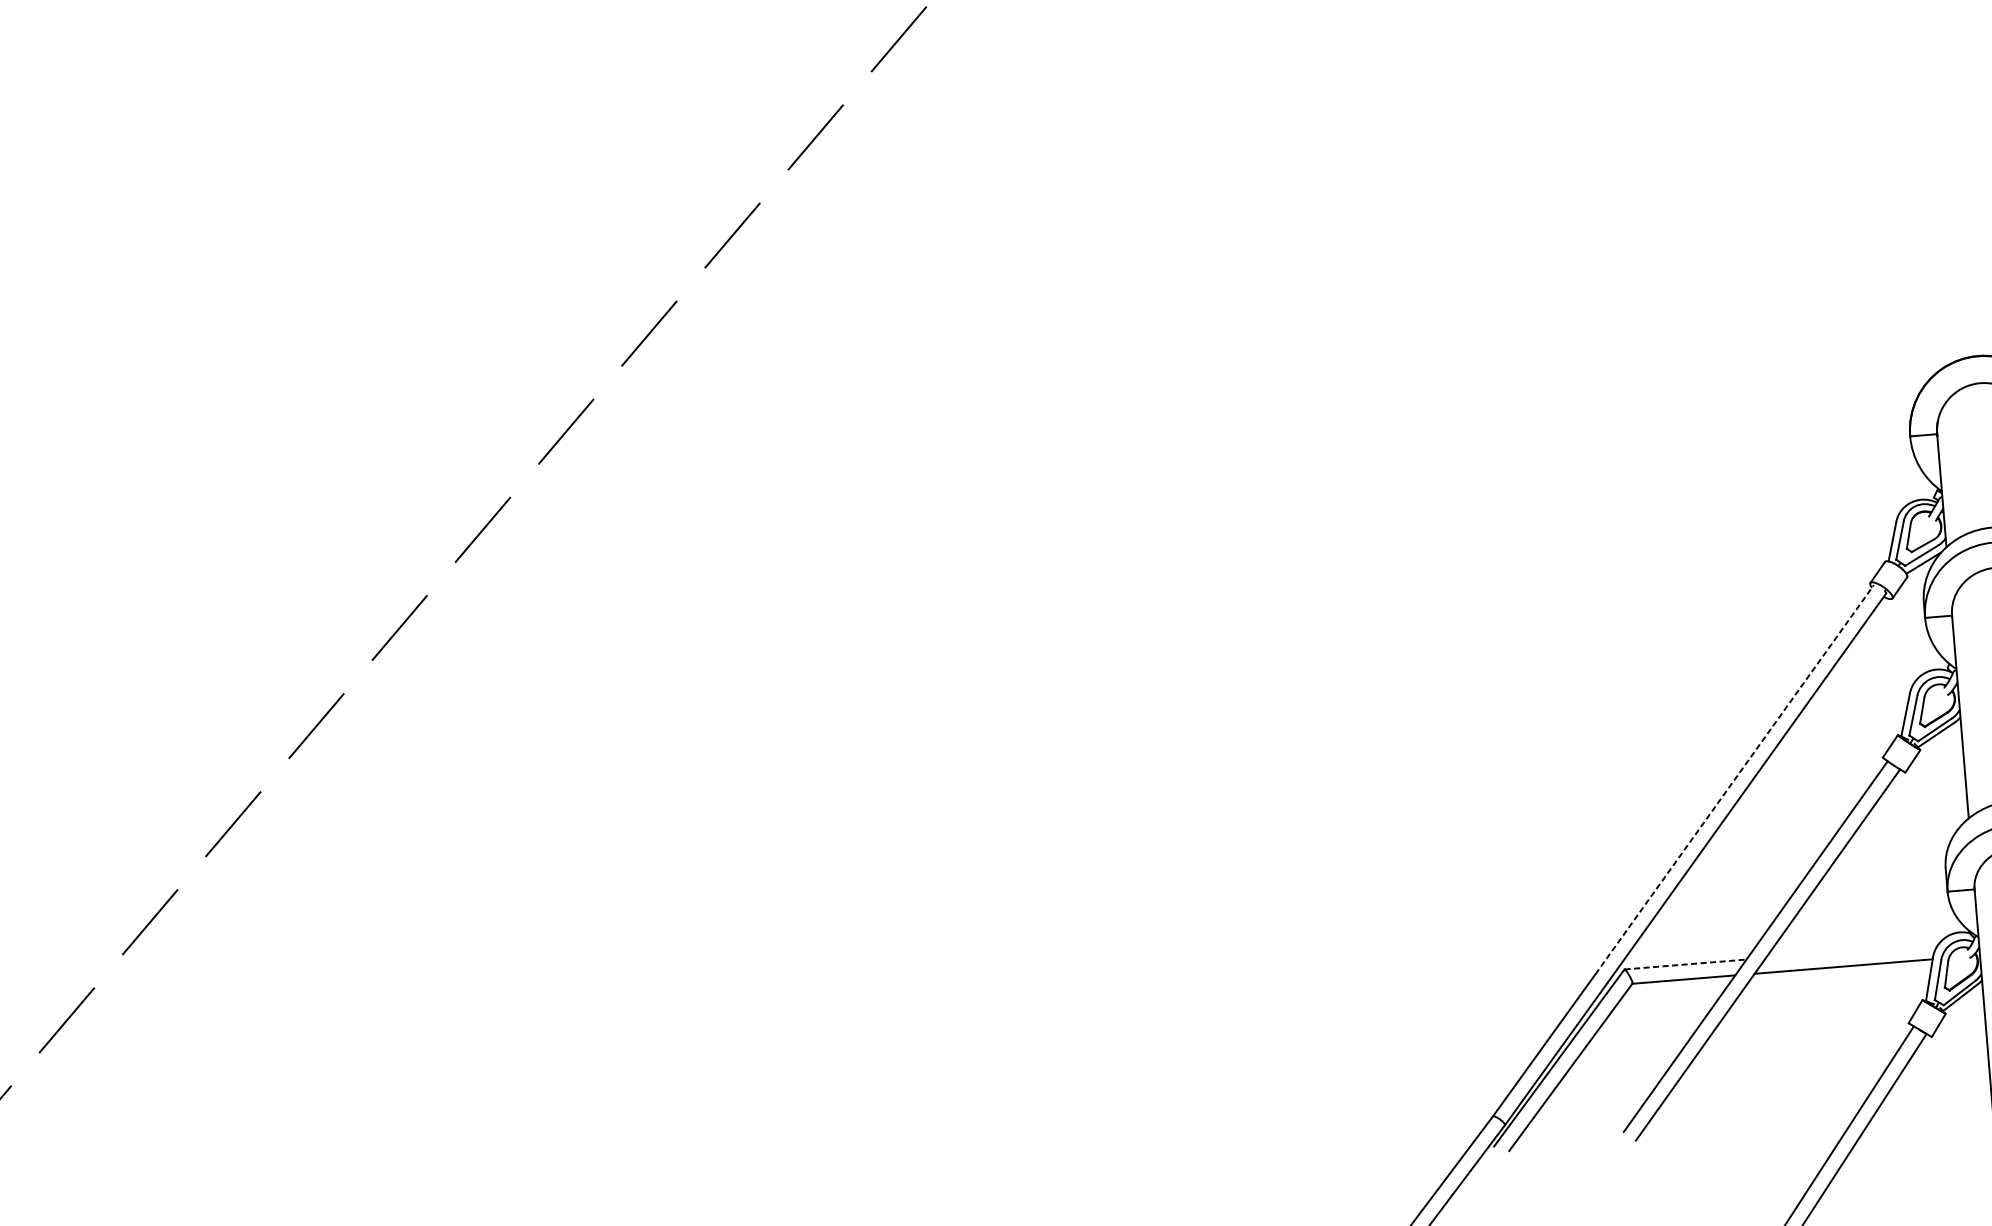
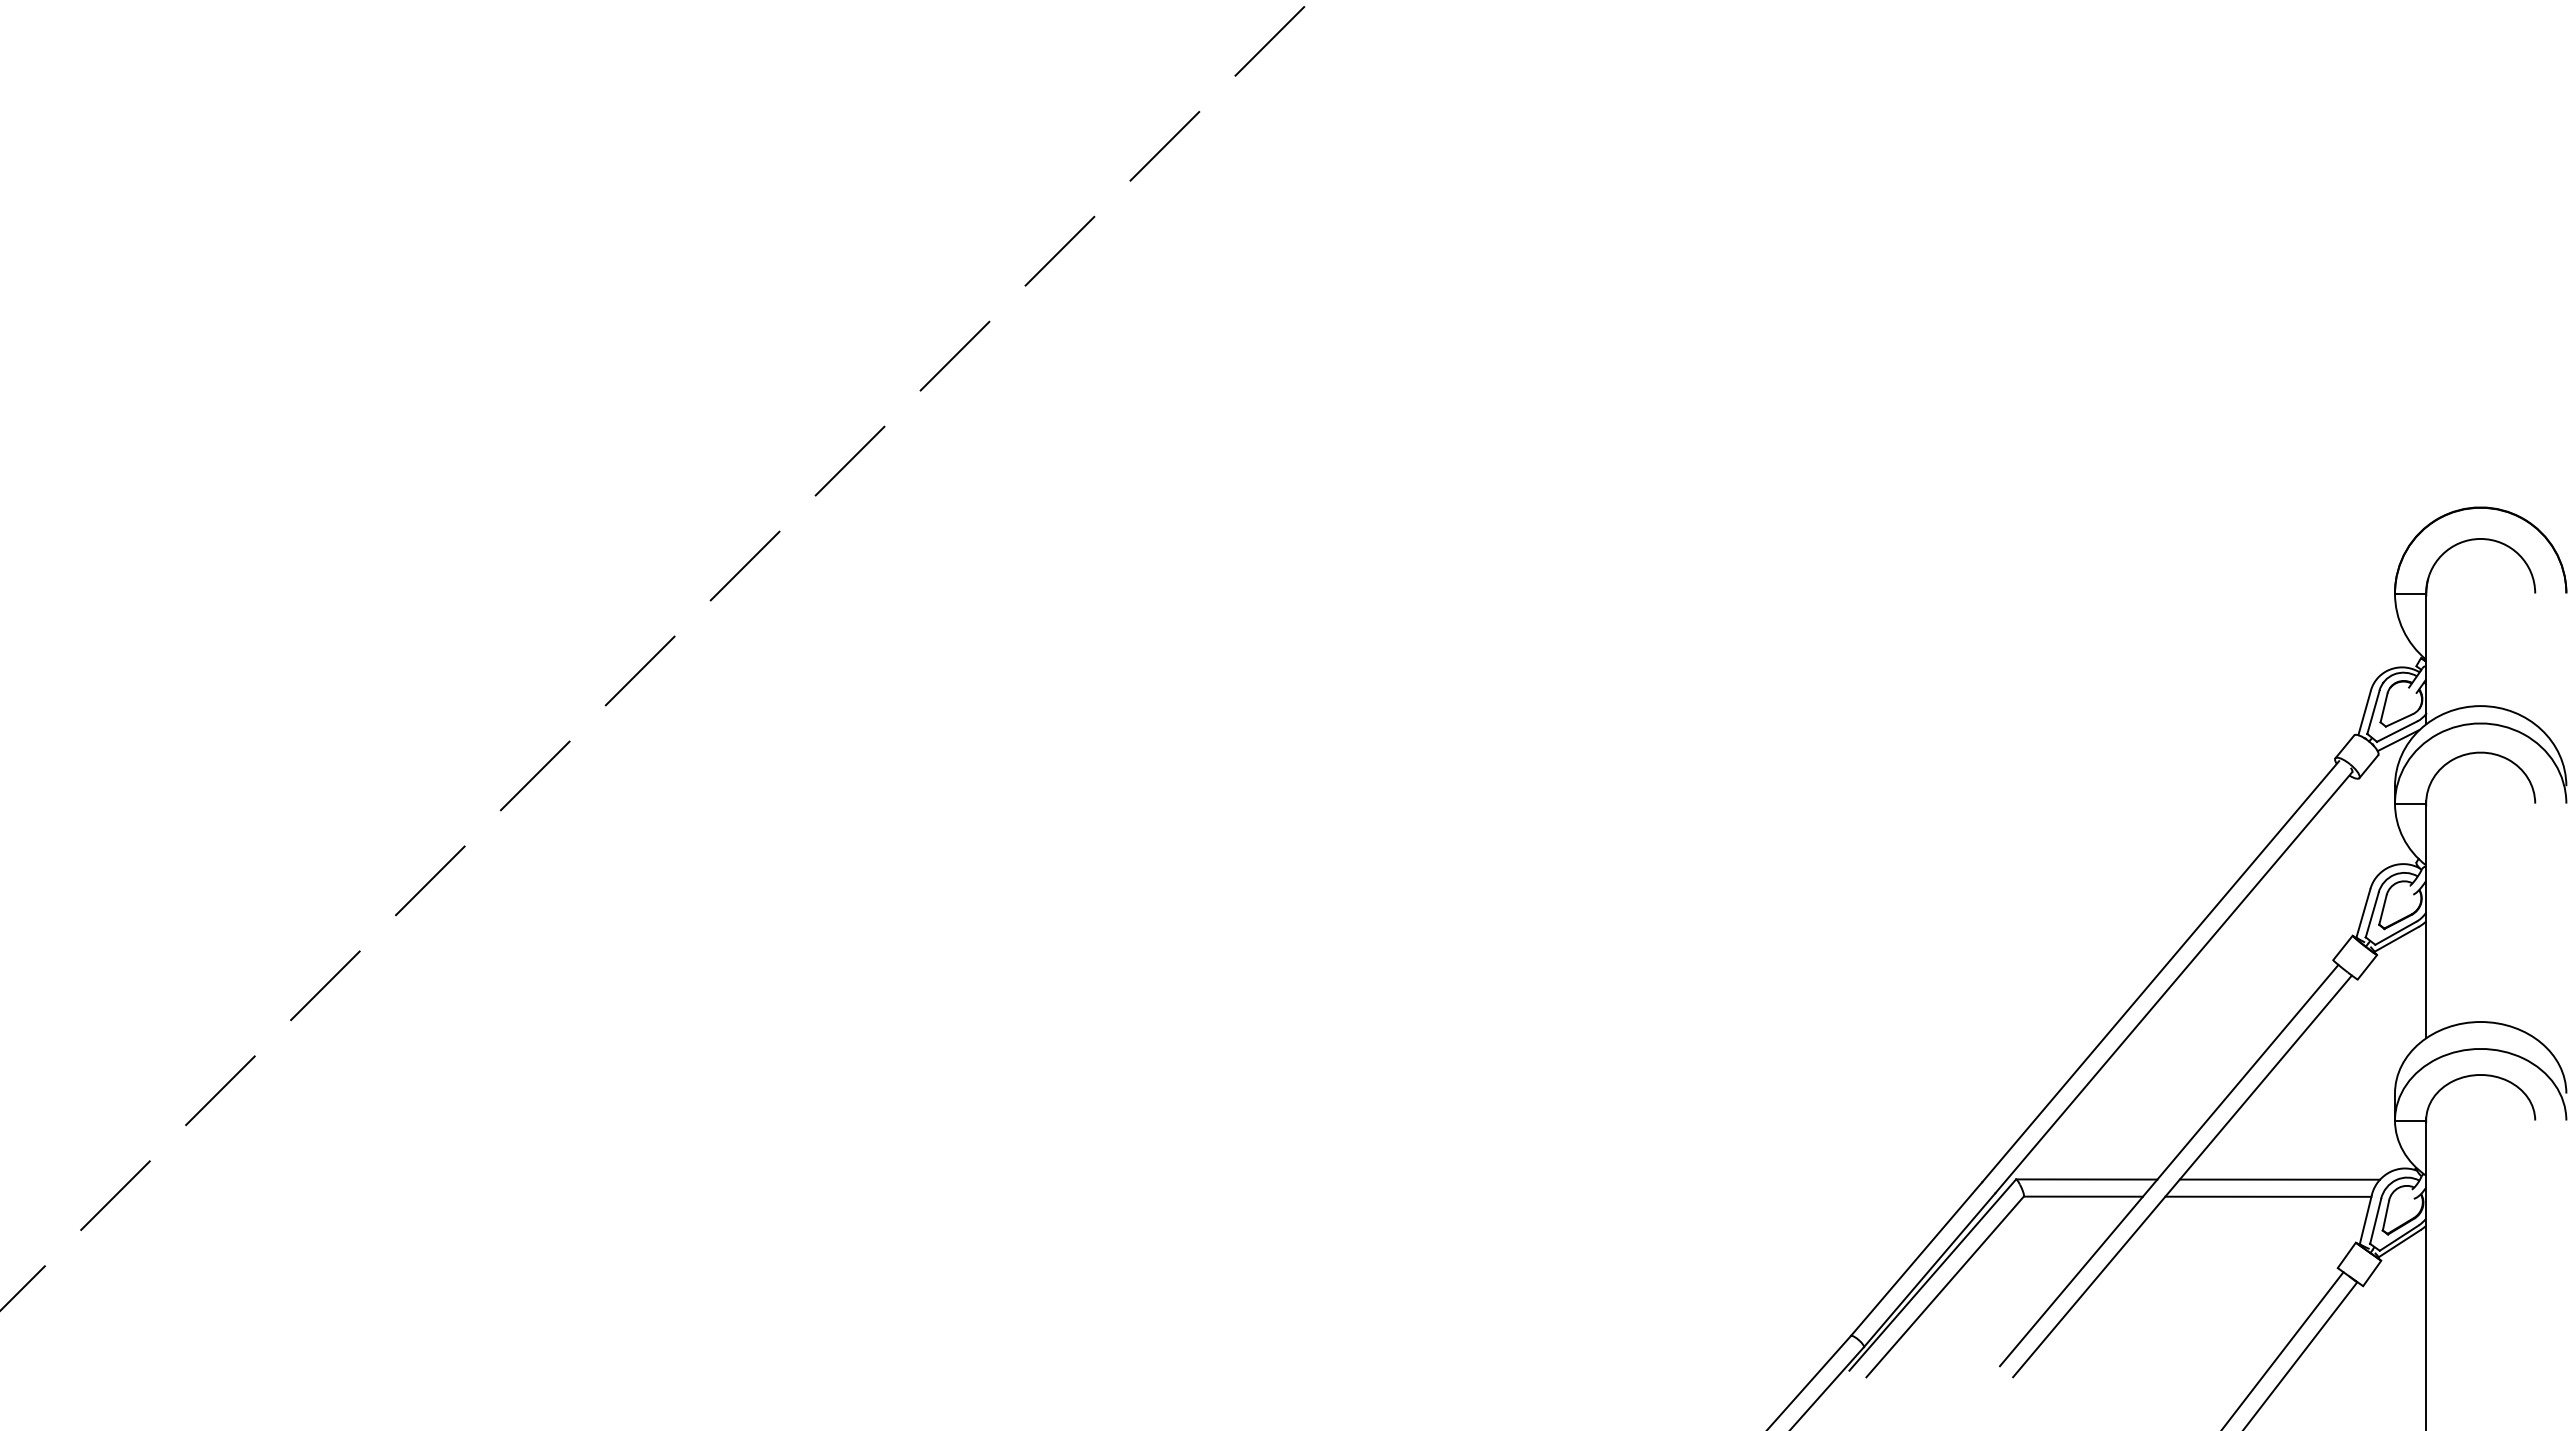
line: (1734, 779) -> (2160, 971), dashed -> solid
line: (1852, 950) -> (2279, 1179), added
line: (1685, 964) -> (2086, 1179), dashed -> solid

